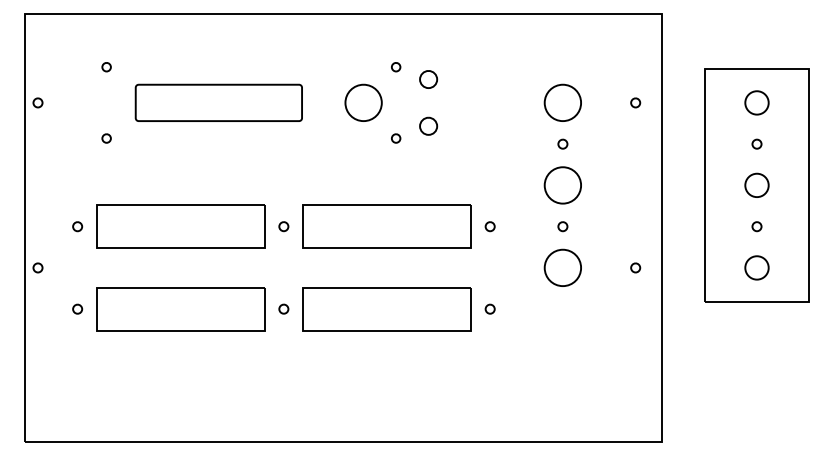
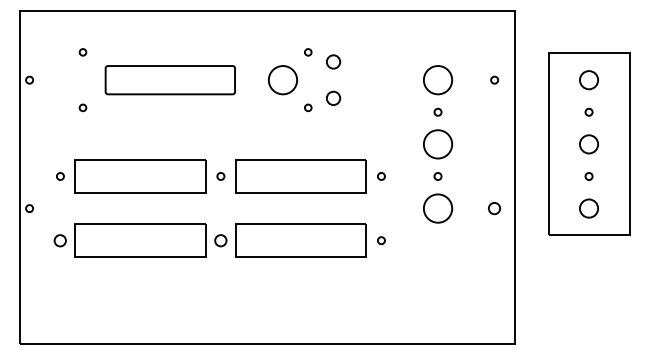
part: (635, 267) -> (494, 208), size x1.6
part: (77, 308) -> (60, 240), size x1.6
part: (283, 308) -> (220, 240), size x1.6

